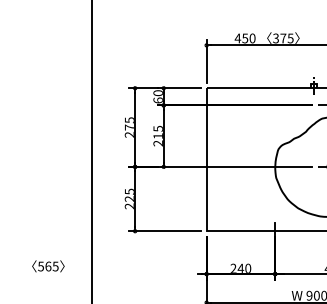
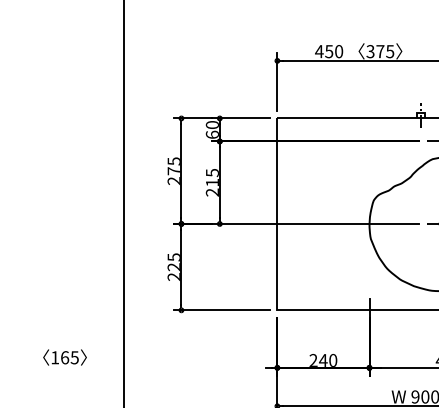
text: (41, 266) -> (55, 357), 565 -> 165

